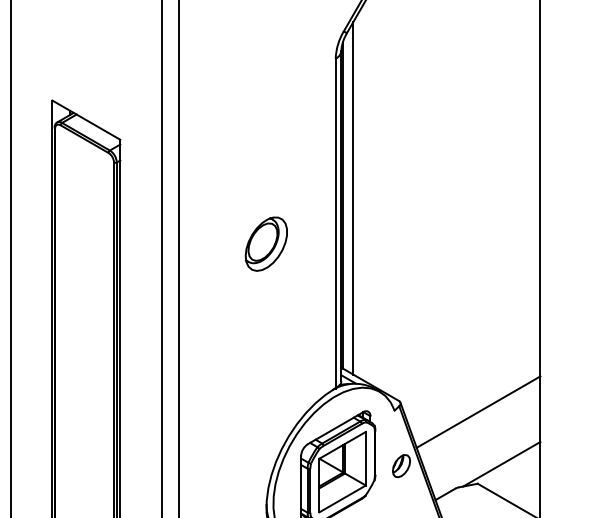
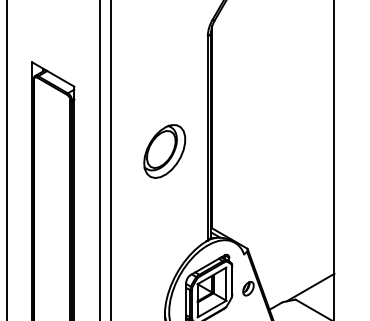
line: (353, 197) -> (218, 122), removed
part: (265, 242) -> (164, 150), size x1.6
line: (477, 412) -> (295, 255), removed

